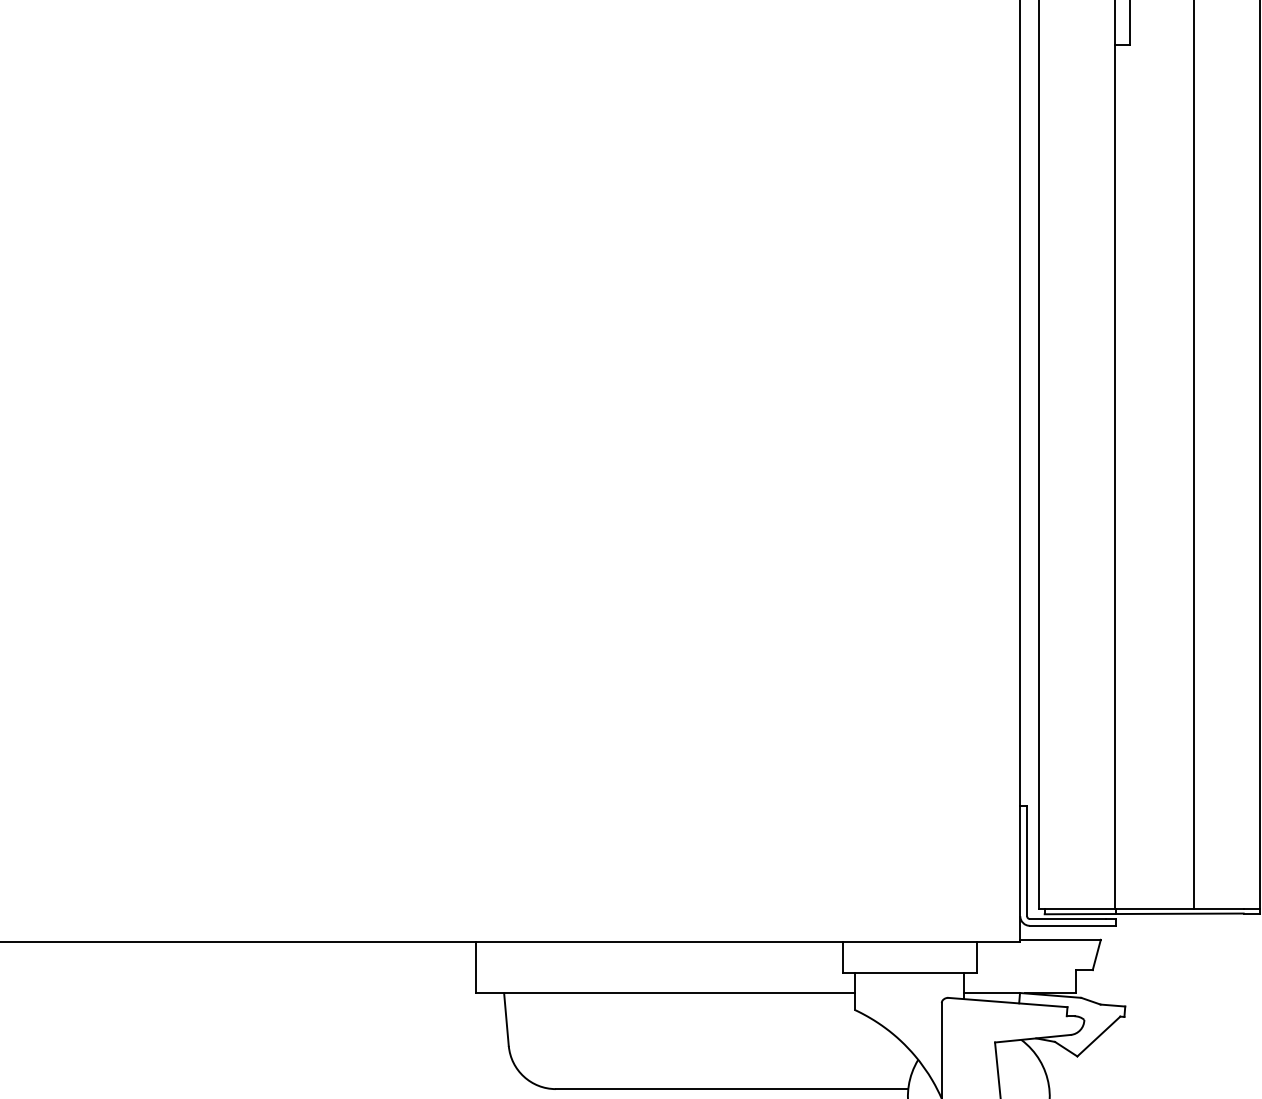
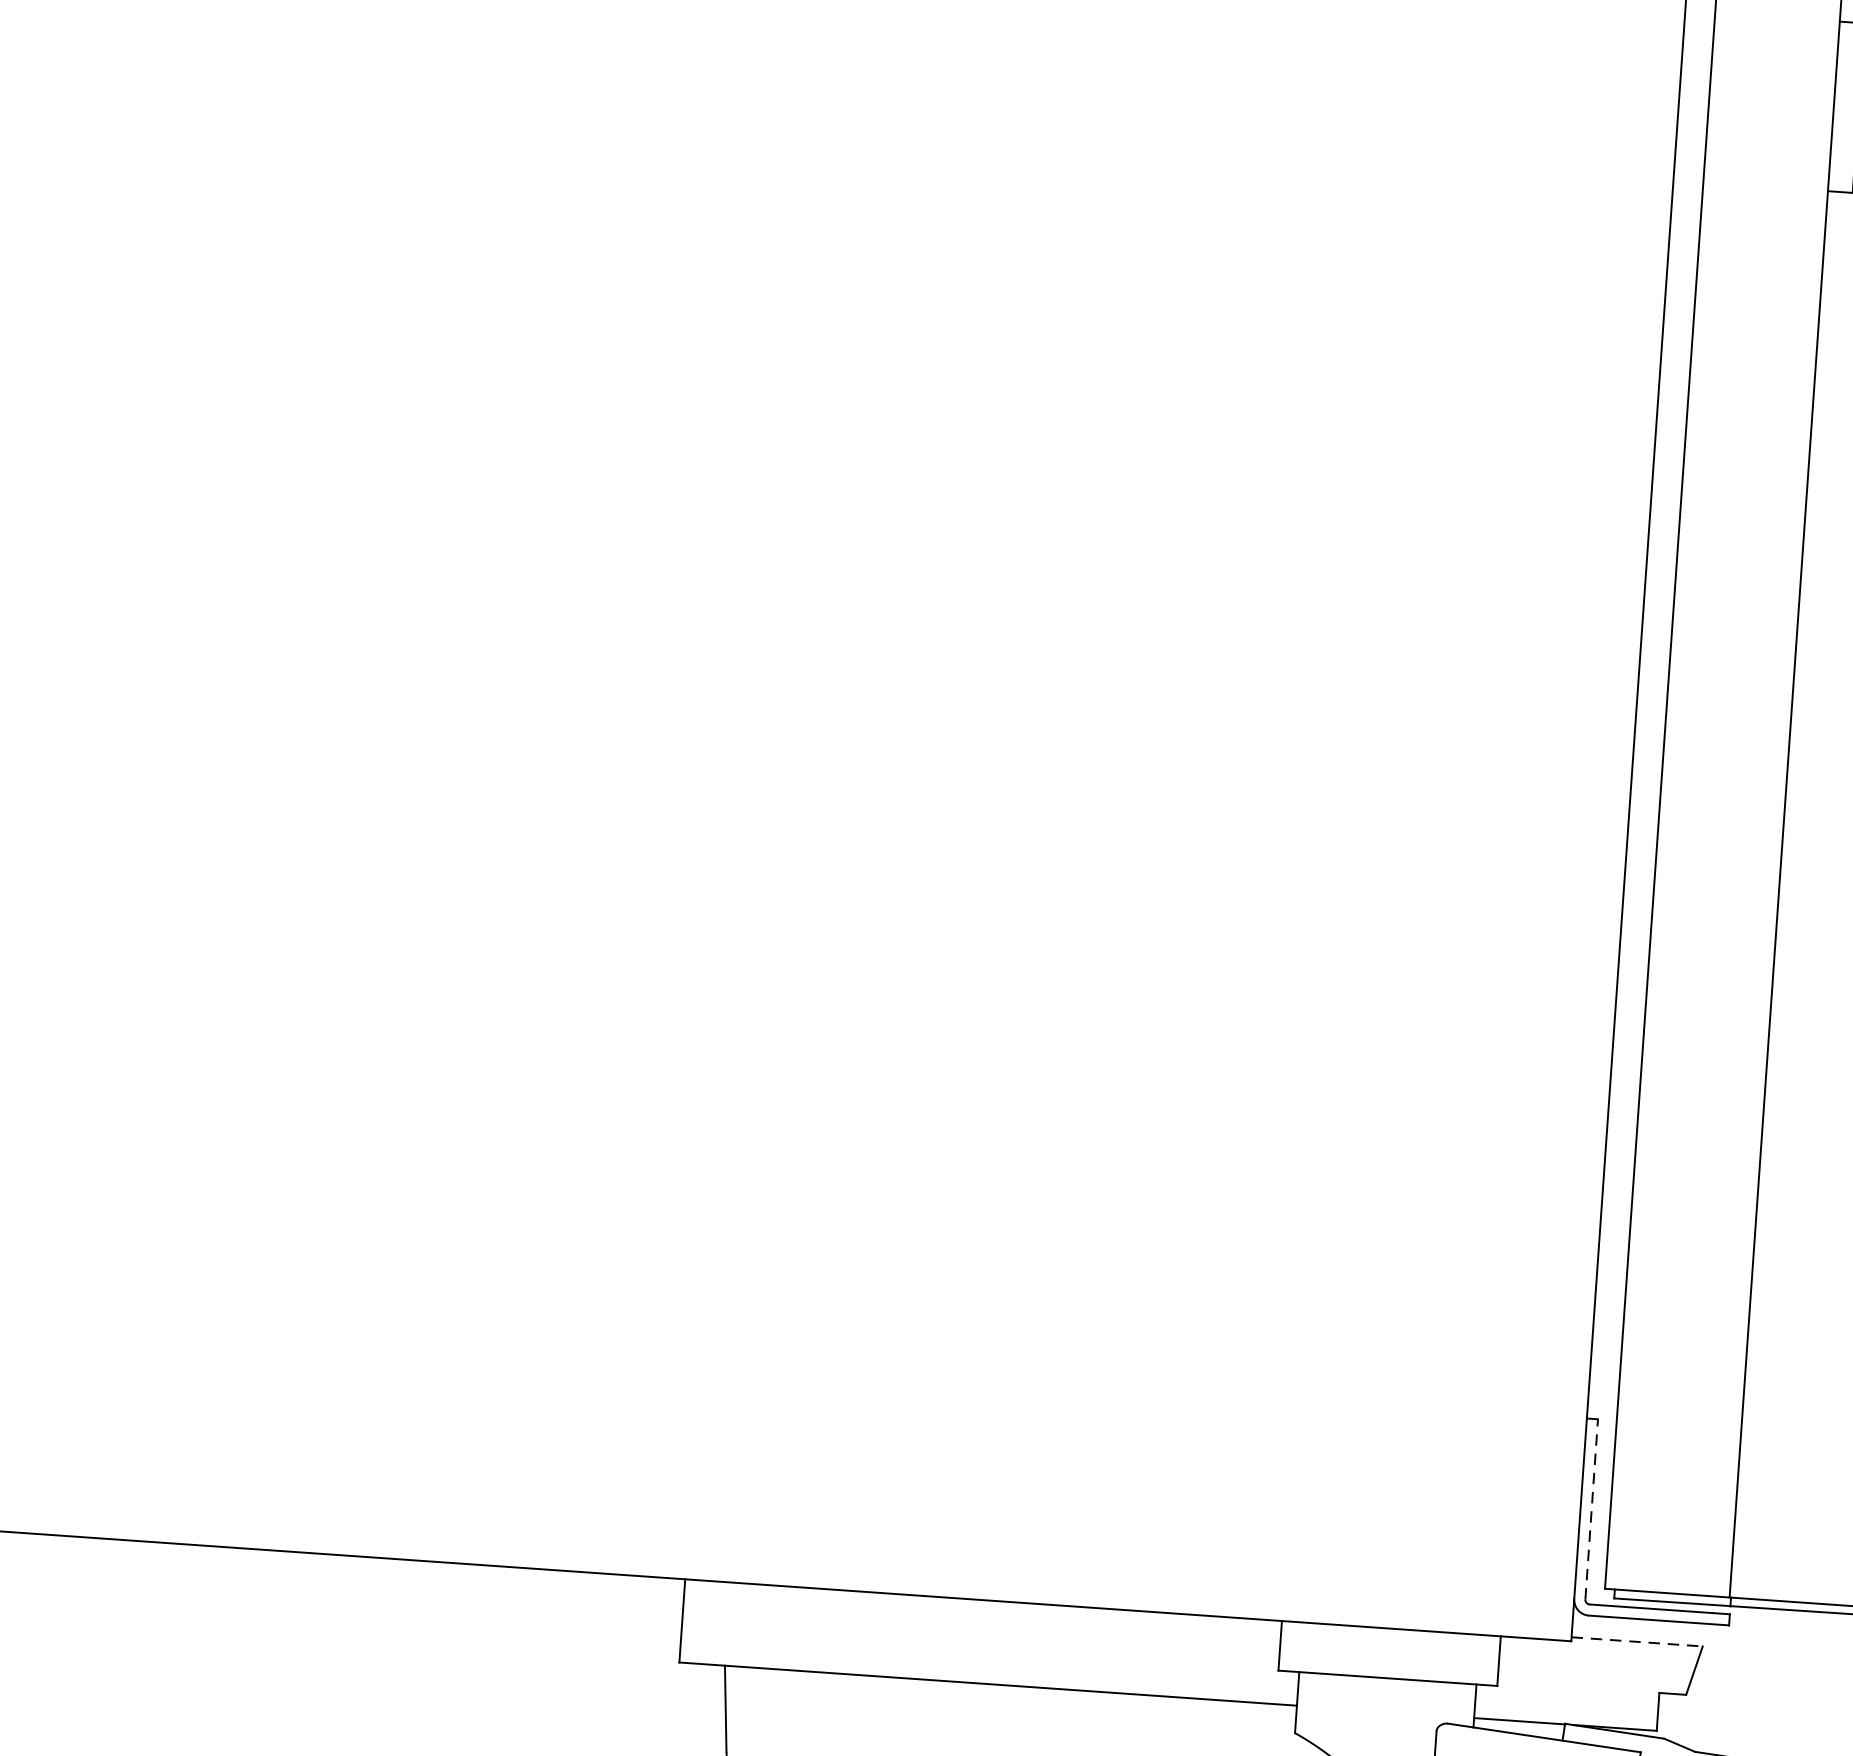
line: (1027, 860) -> (1592, 1508), solid -> dashed
line: (1061, 939) -> (1638, 1641), solid -> dashed

